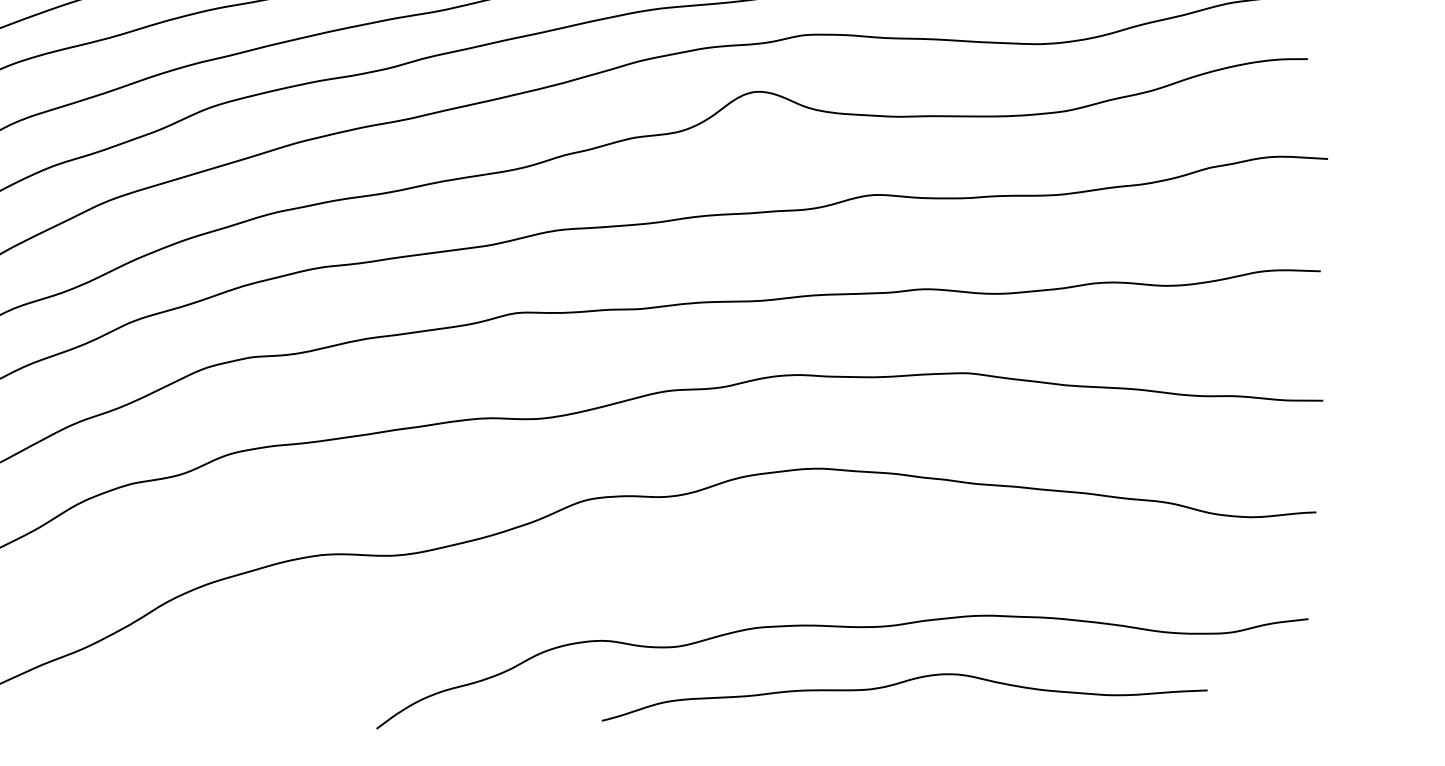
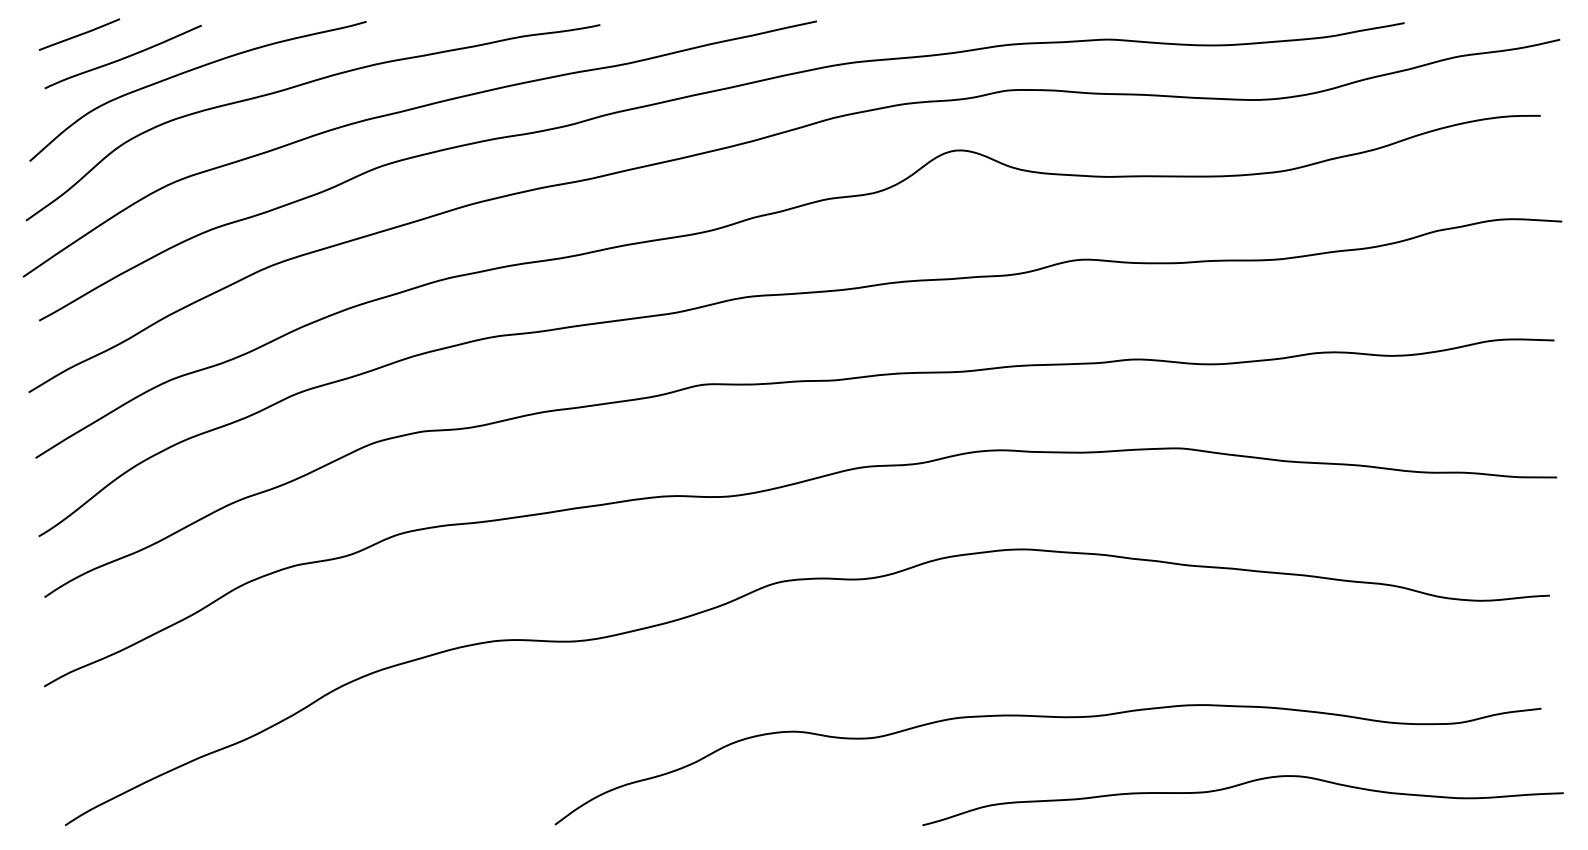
curve: (899, 684) -> (1237, 786), moved

